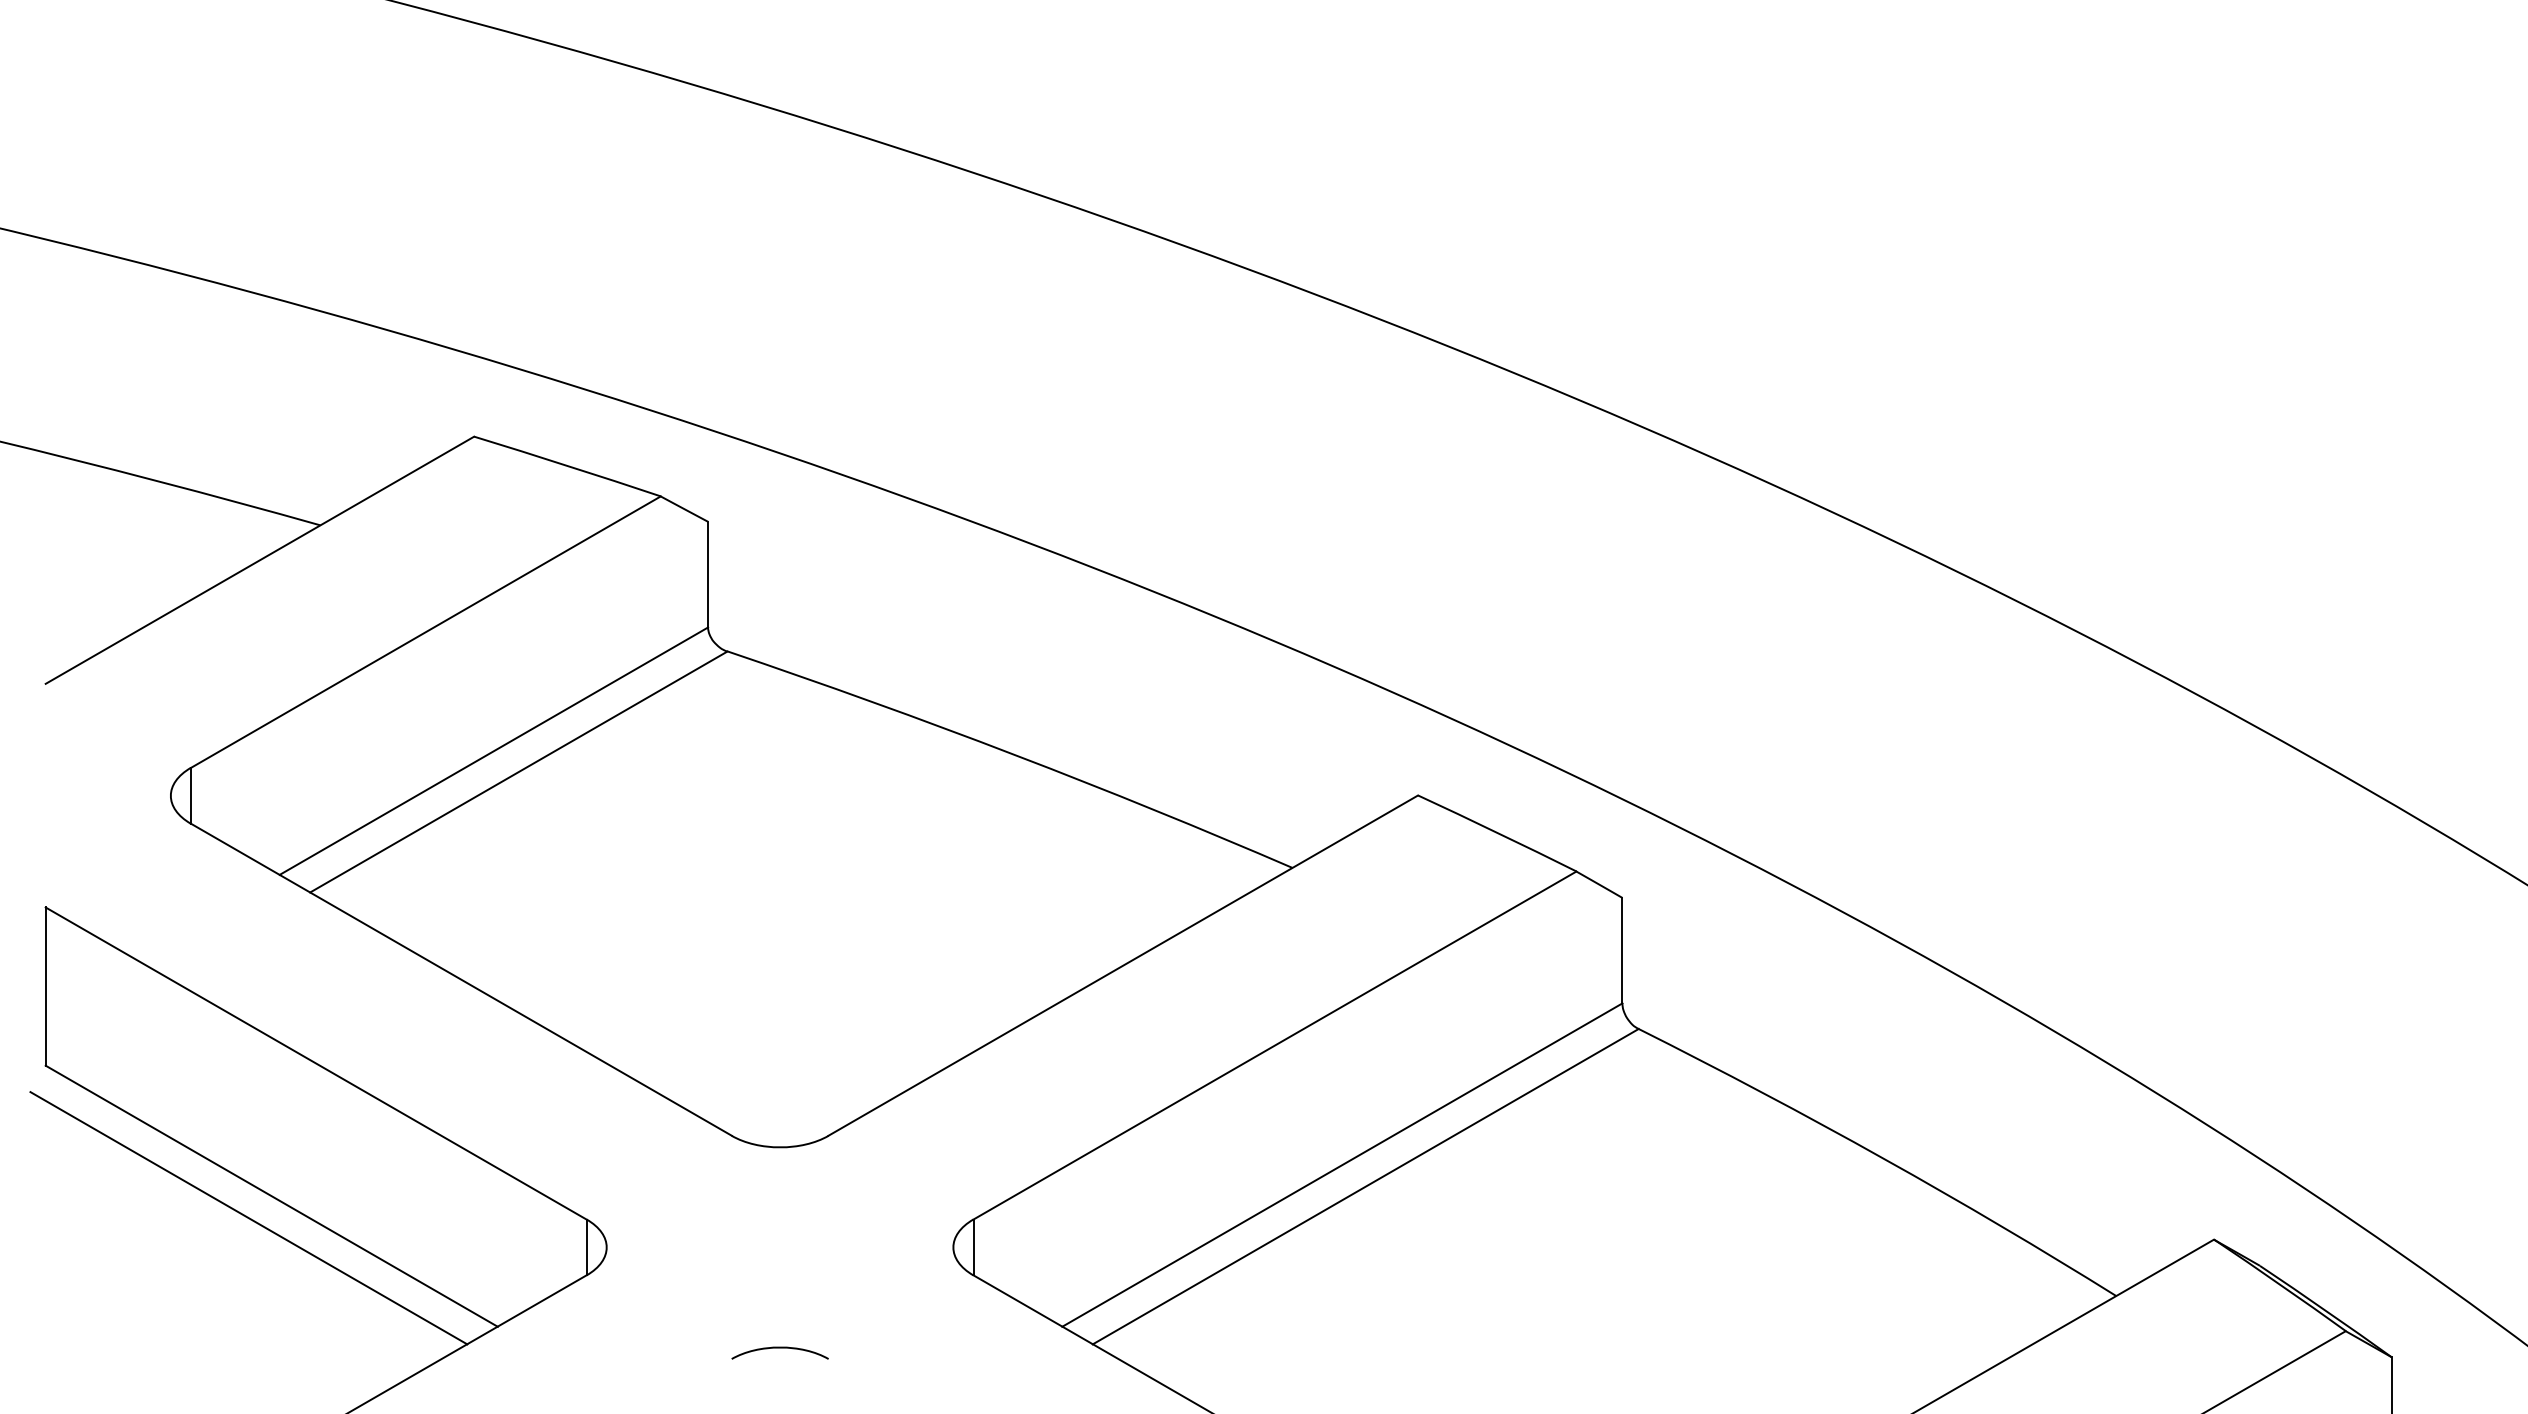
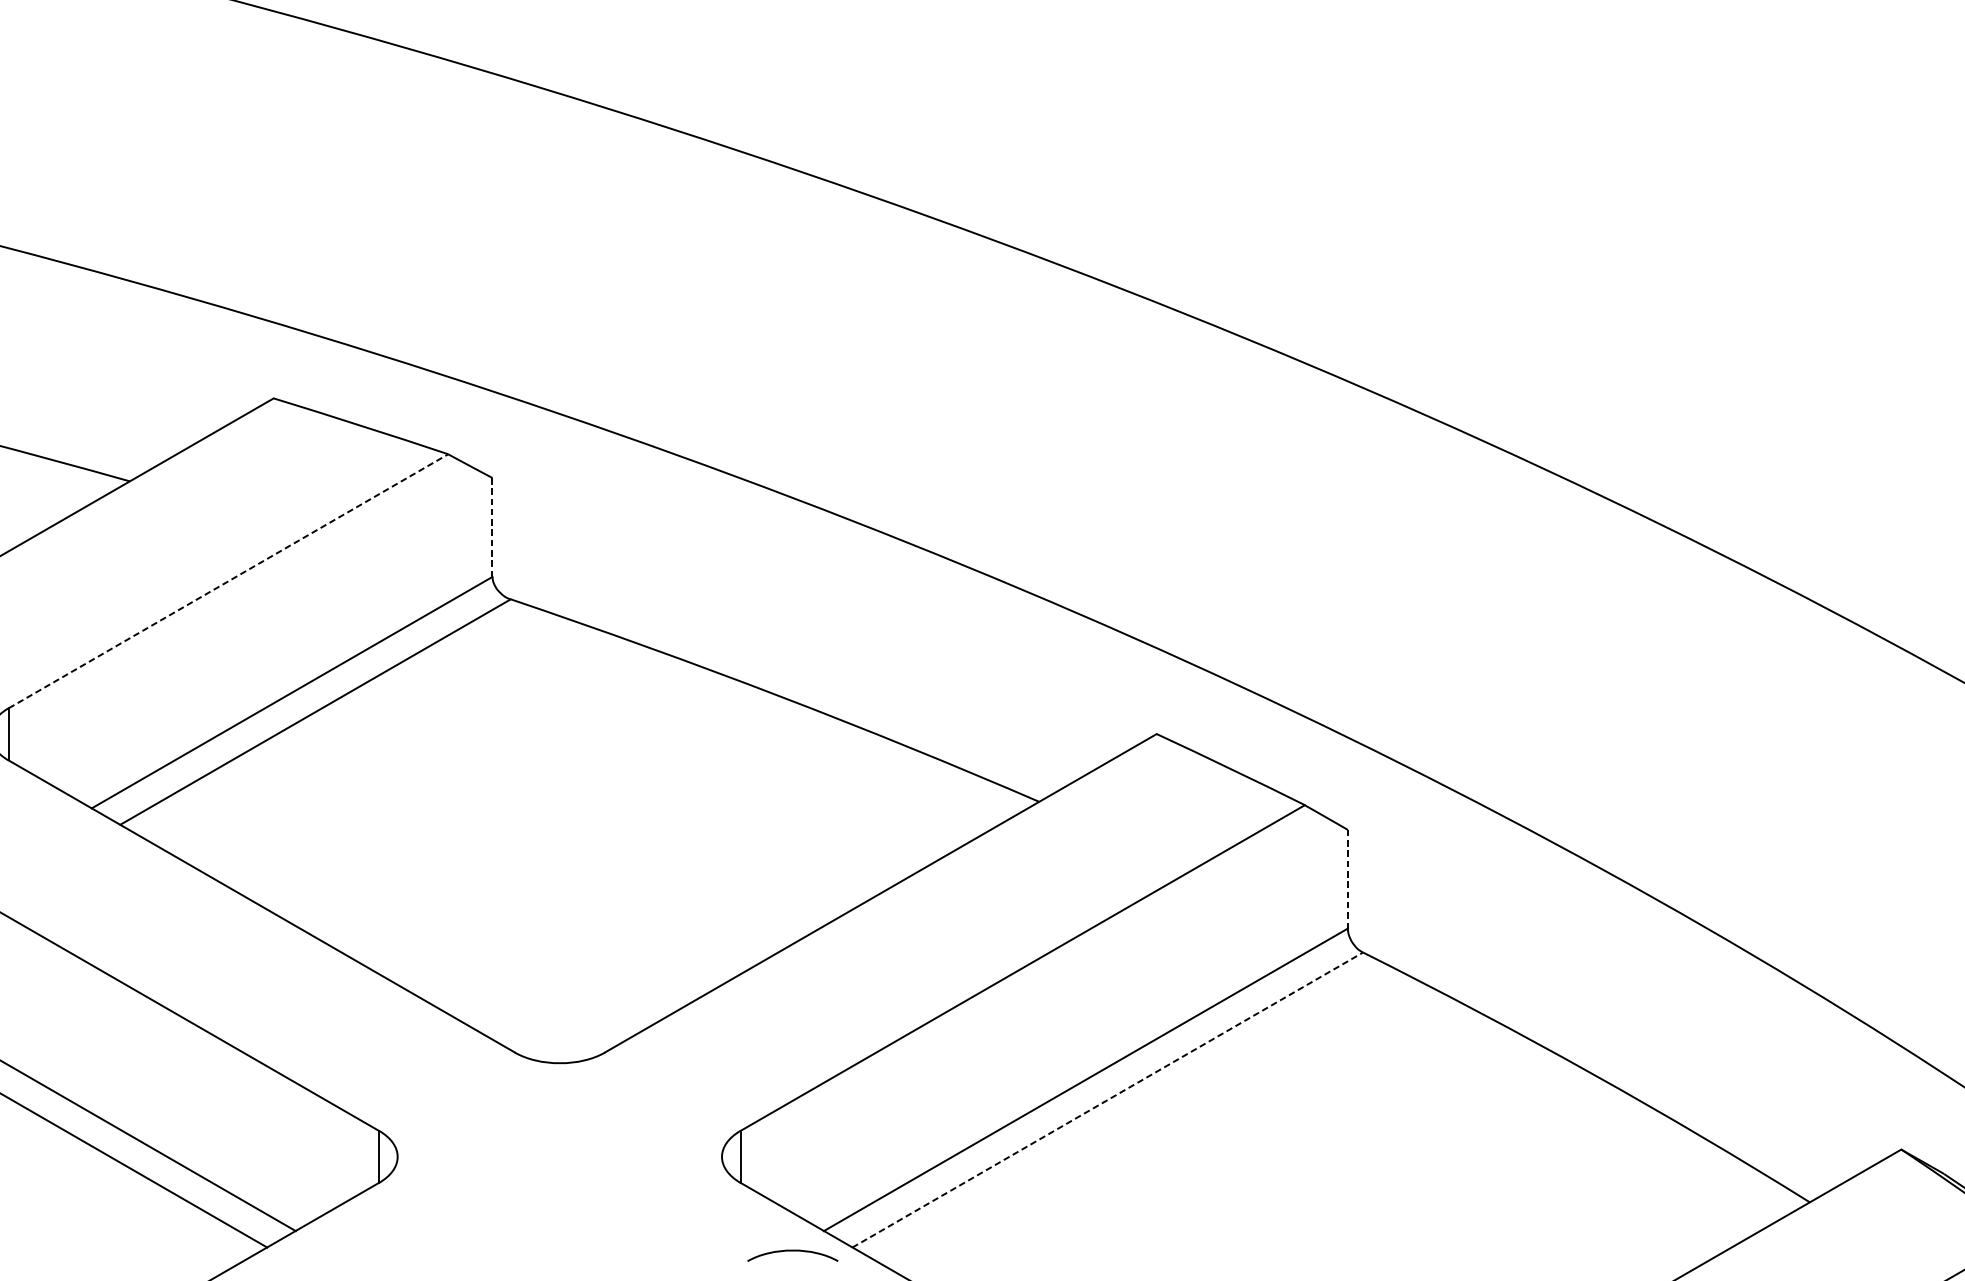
line: (708, 574) -> (492, 527), solid -> dashed
line: (426, 631) -> (229, 580), solid -> dashed
line: (1622, 950) -> (1347, 879), solid -> dashed
line: (1366, 1186) -> (1108, 1099), solid -> dashed
curve: (779, 1348) -> (792, 1251), moved

